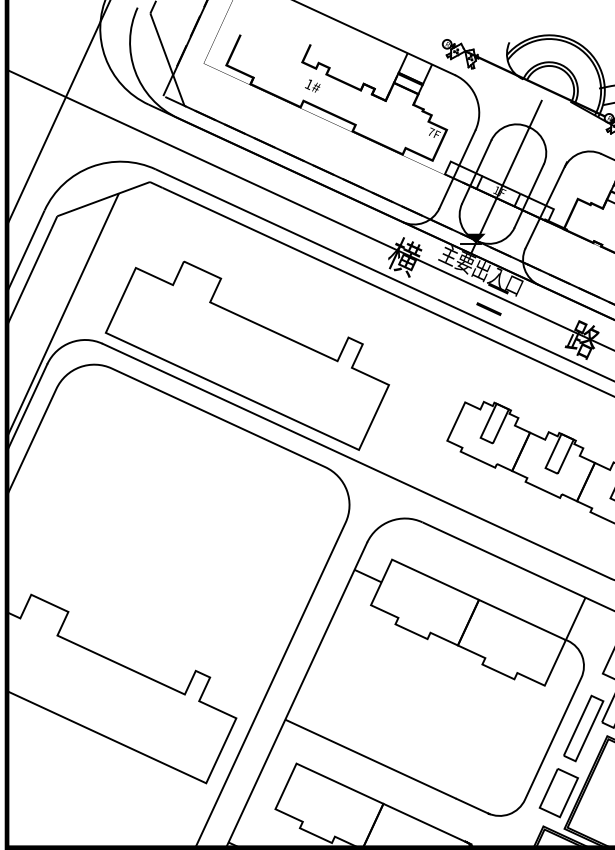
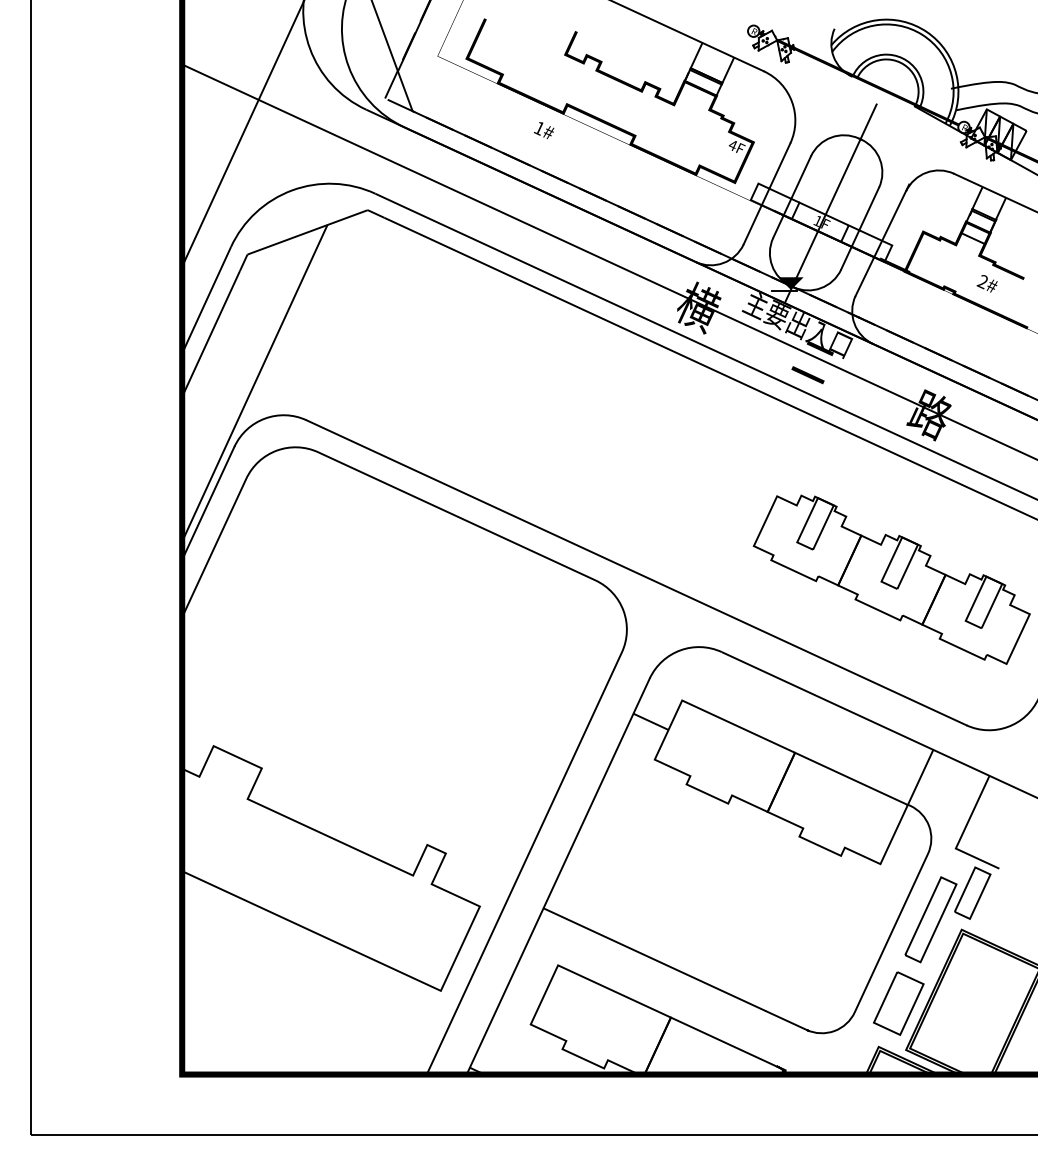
text: (313, 86) -> (544, 130), moved
text: (431, 131) -> (733, 144), 7F -> 4F
part: (247, 355) -> (494, 435), removed

